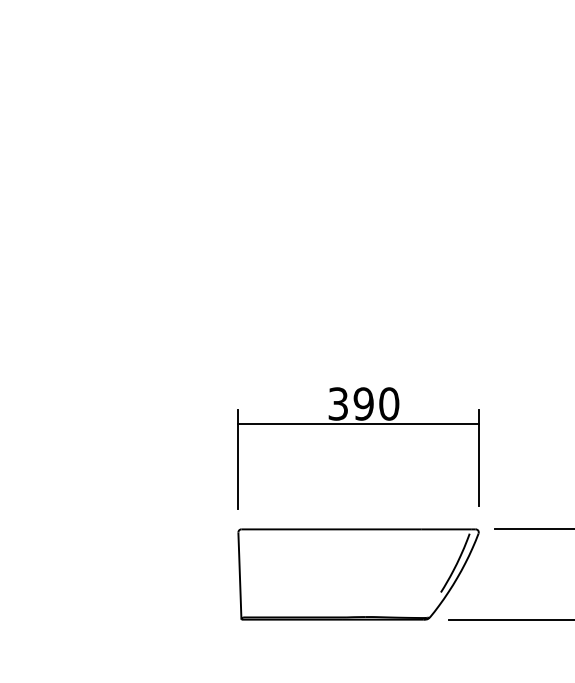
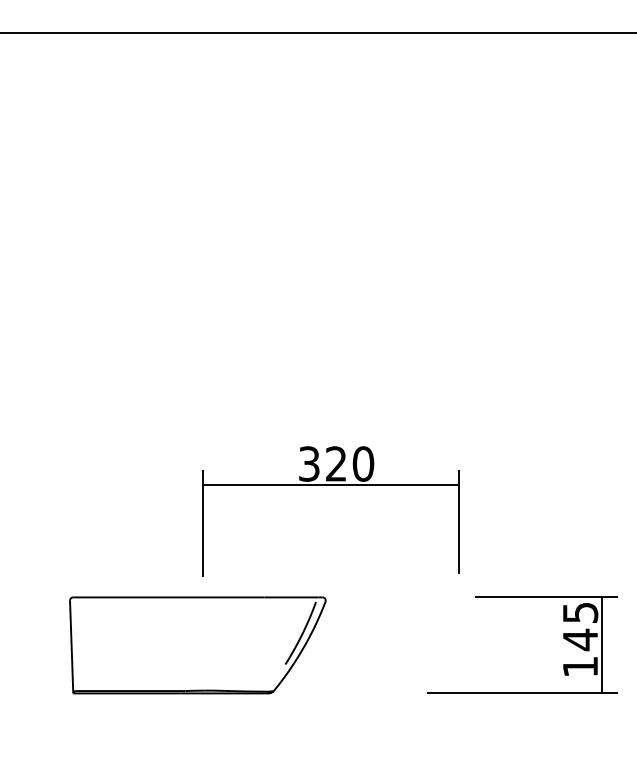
text: (362, 403) -> (335, 463), 390 -> 320
part: (358, 574) -> (197, 645), moved

